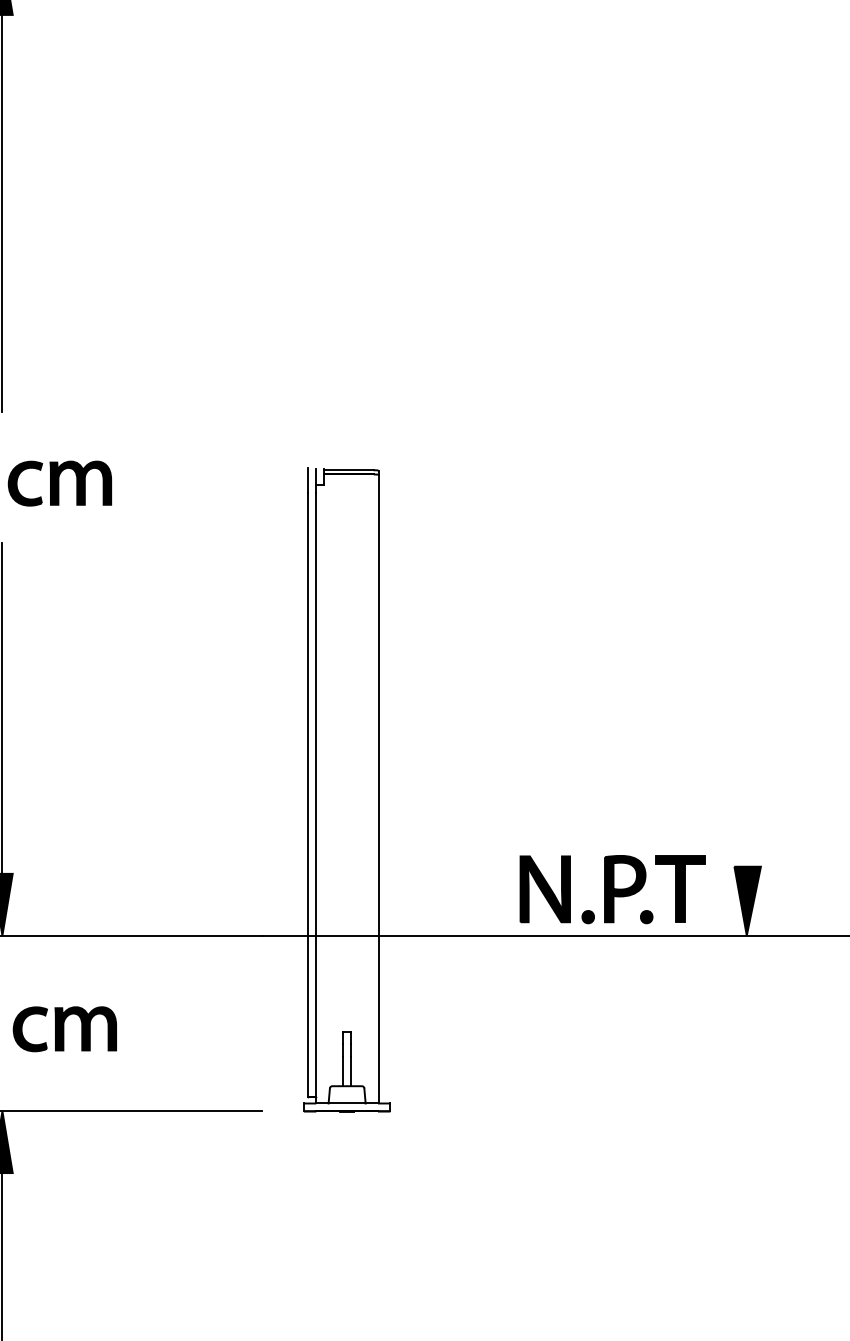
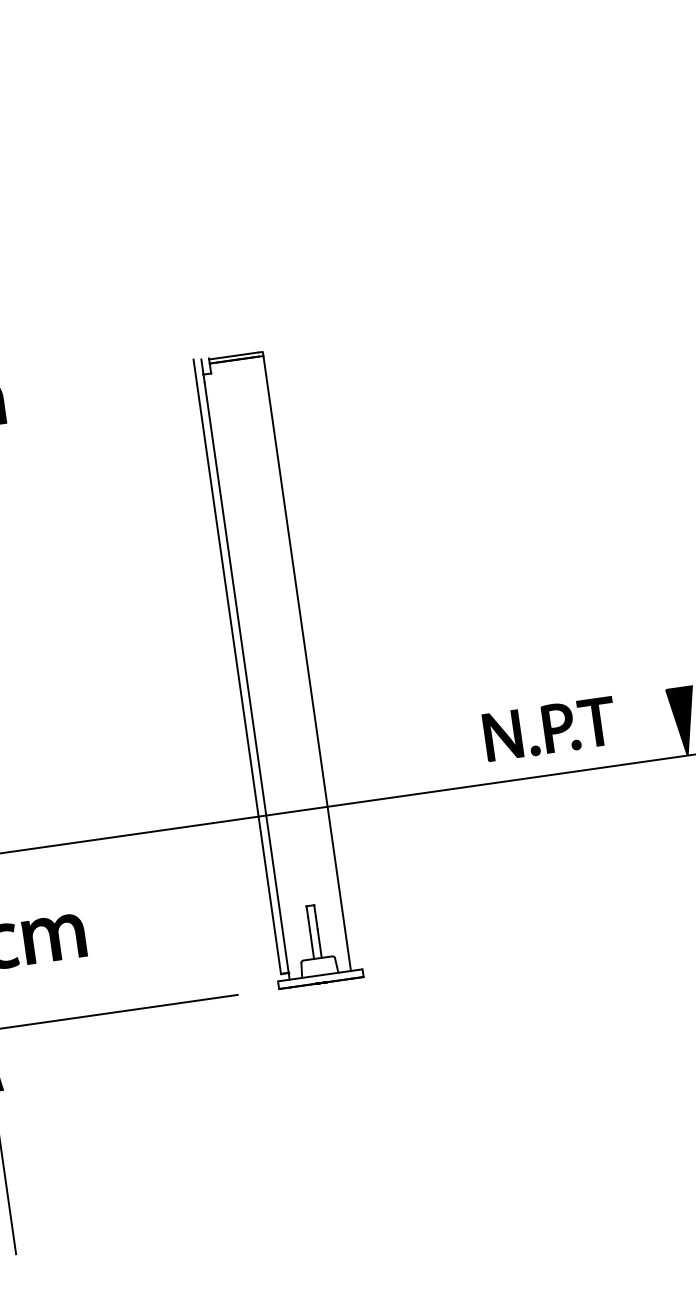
part: (612, 889) -> (549, 729), size x0.71

